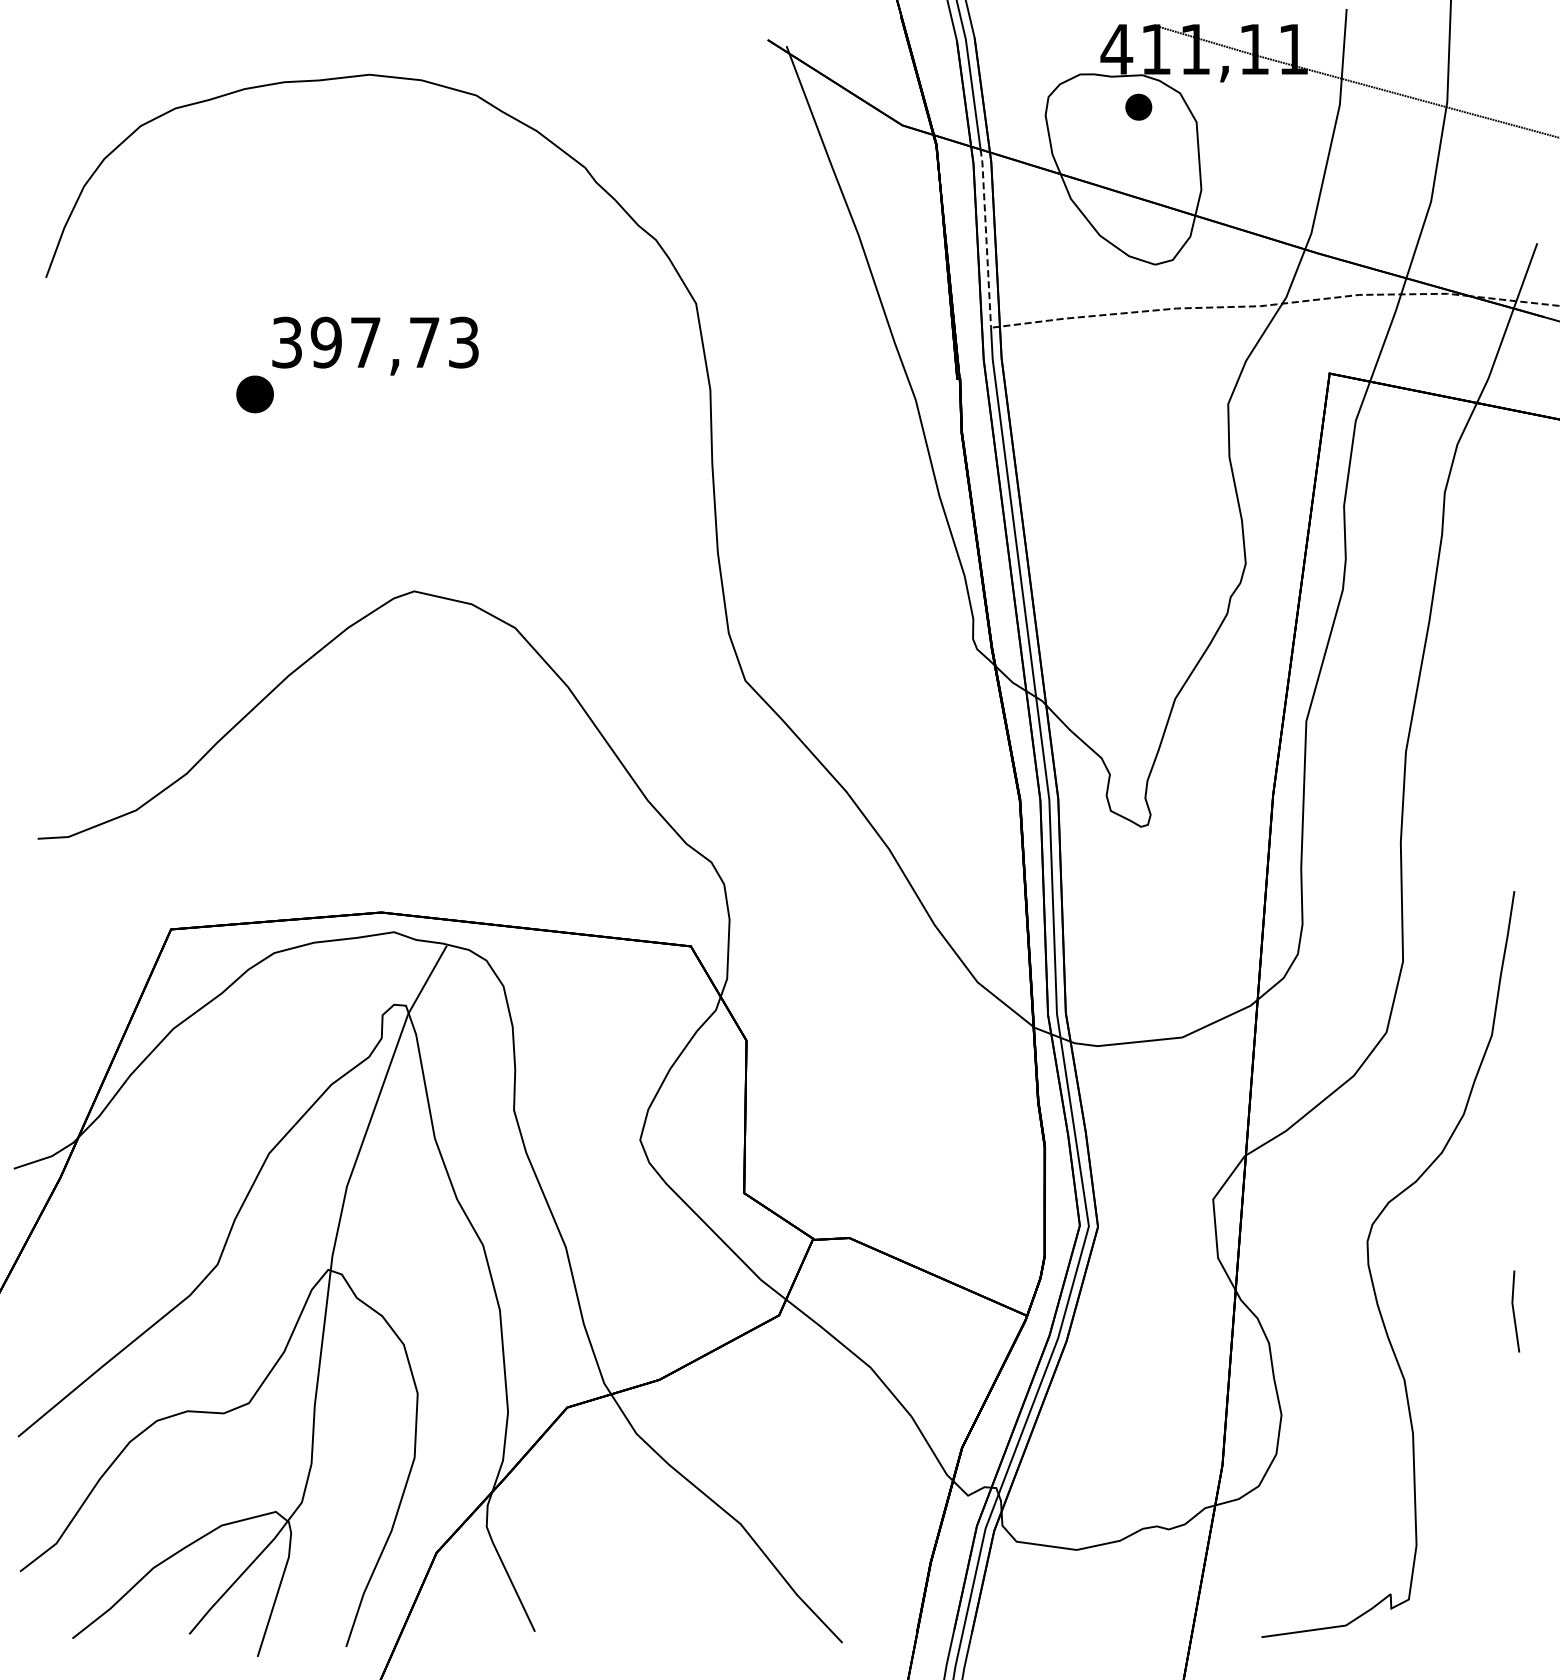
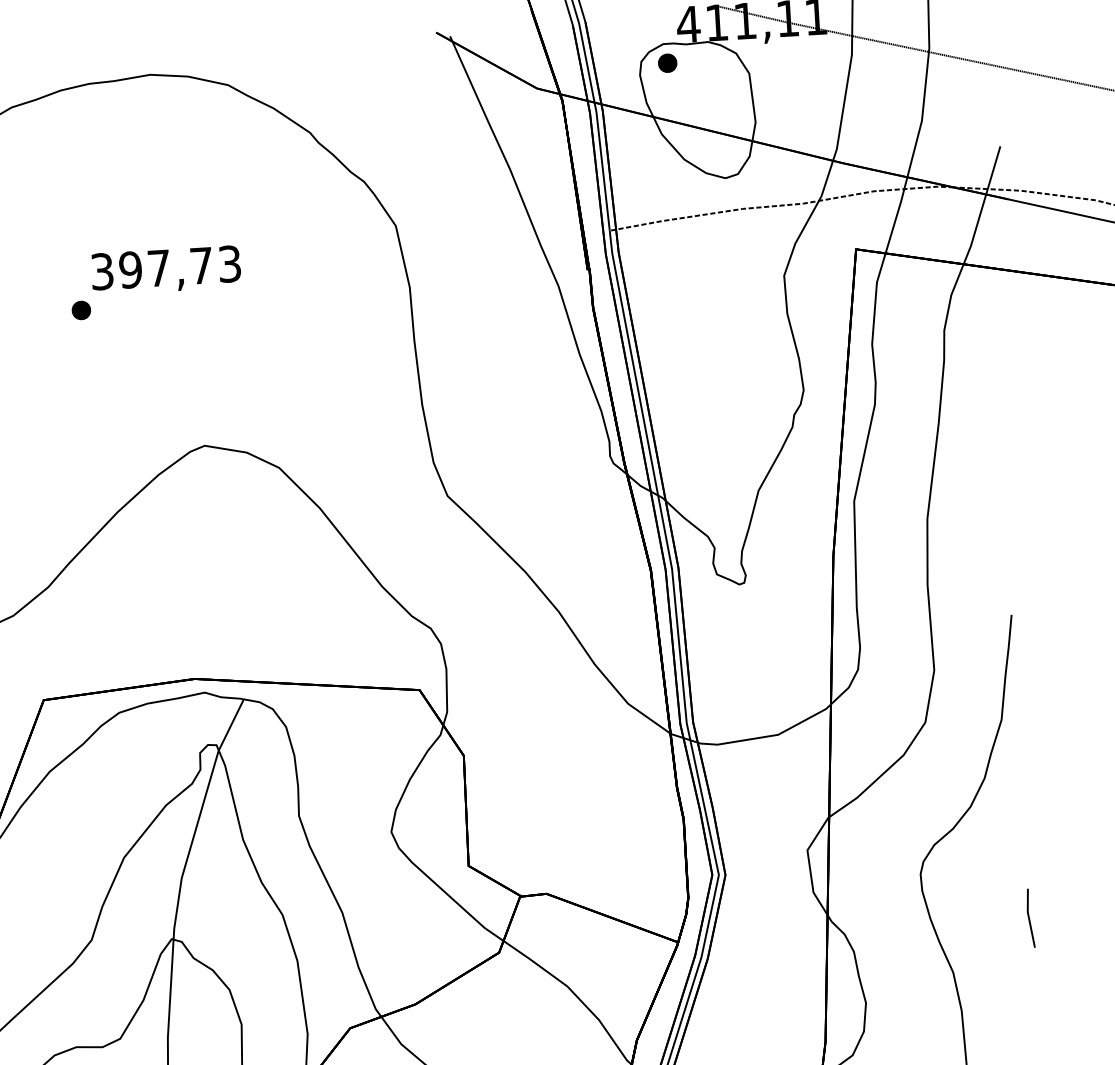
part: (1138, 106) -> (667, 62), moved
line: (986, 238) -> (602, 166), dashed -> solid
part: (254, 394) -> (81, 310), size x0.71

